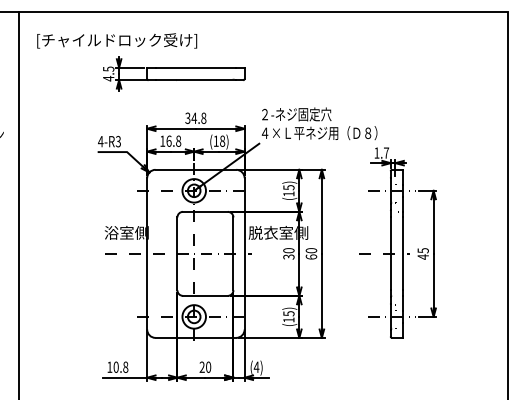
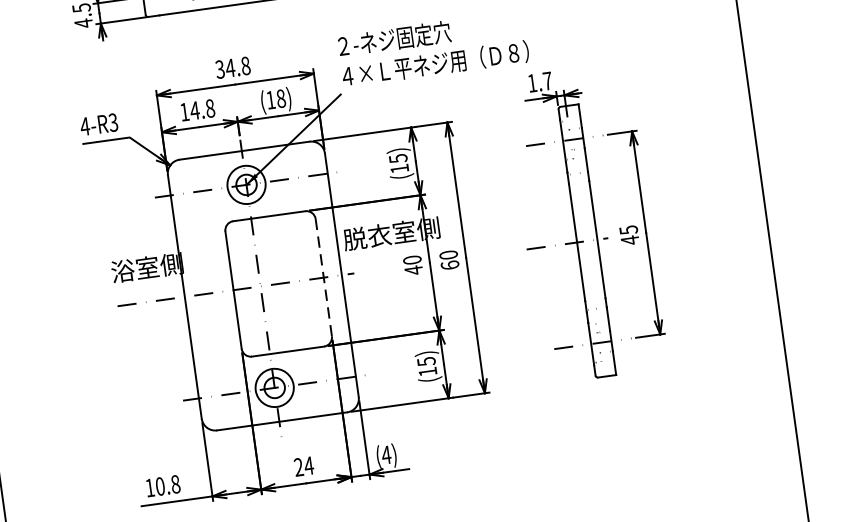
text: (168, 140) -> (193, 109), 16.8 -> 14.8
line: (233, 253) -> (323, 277), solid -> dashed
text: (288, 256) -> (413, 269), 30 -> 40
text: (208, 366) -> (308, 464), 20 -> 24

